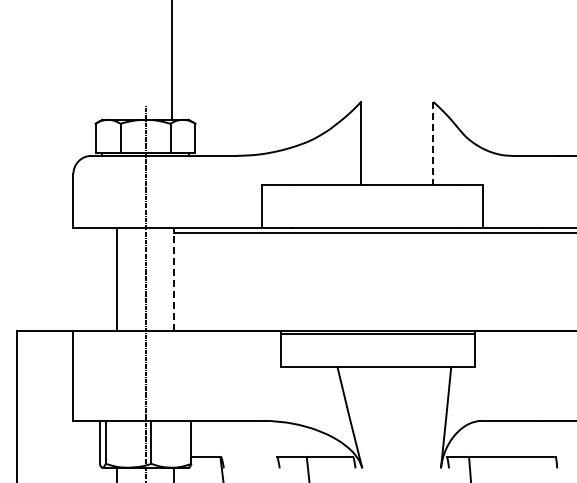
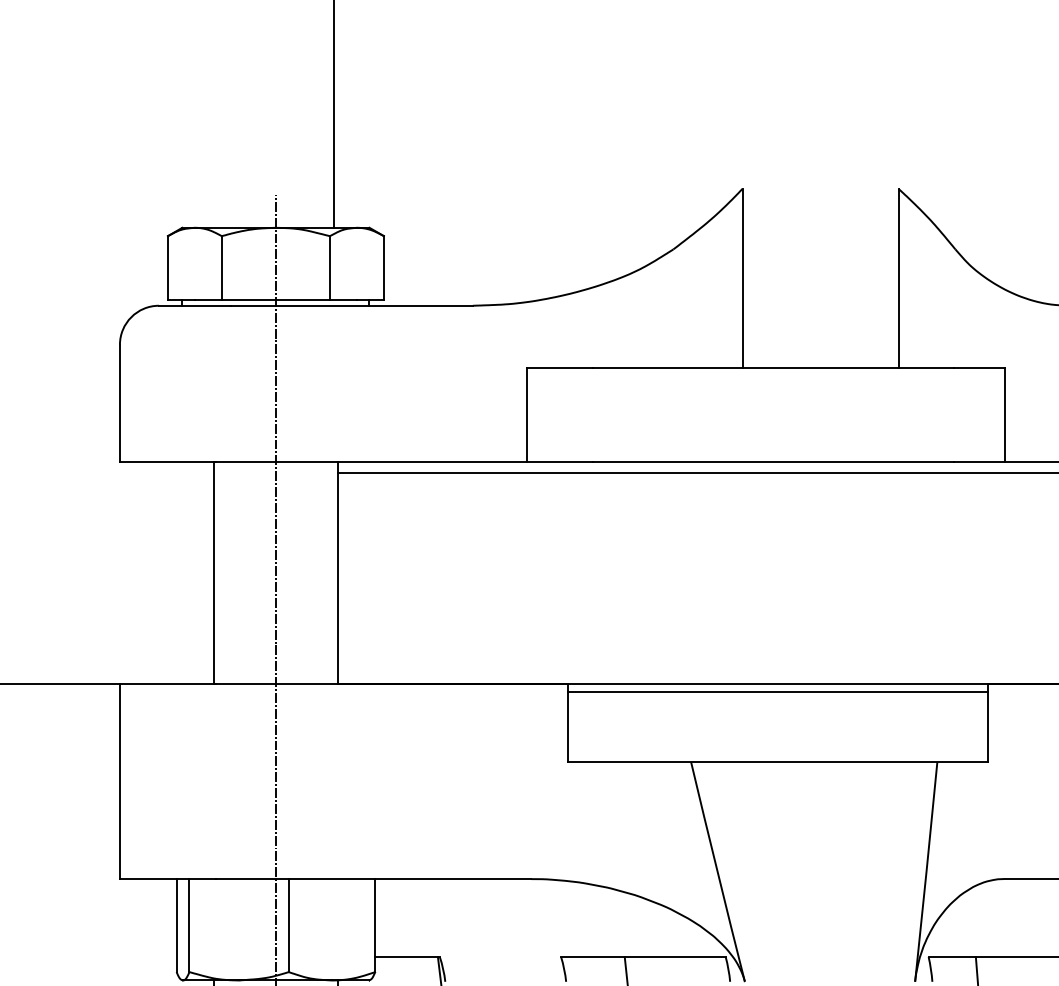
line: (433, 143) -> (898, 278), dashed -> solid
line: (174, 278) -> (338, 571), dashed -> solid

